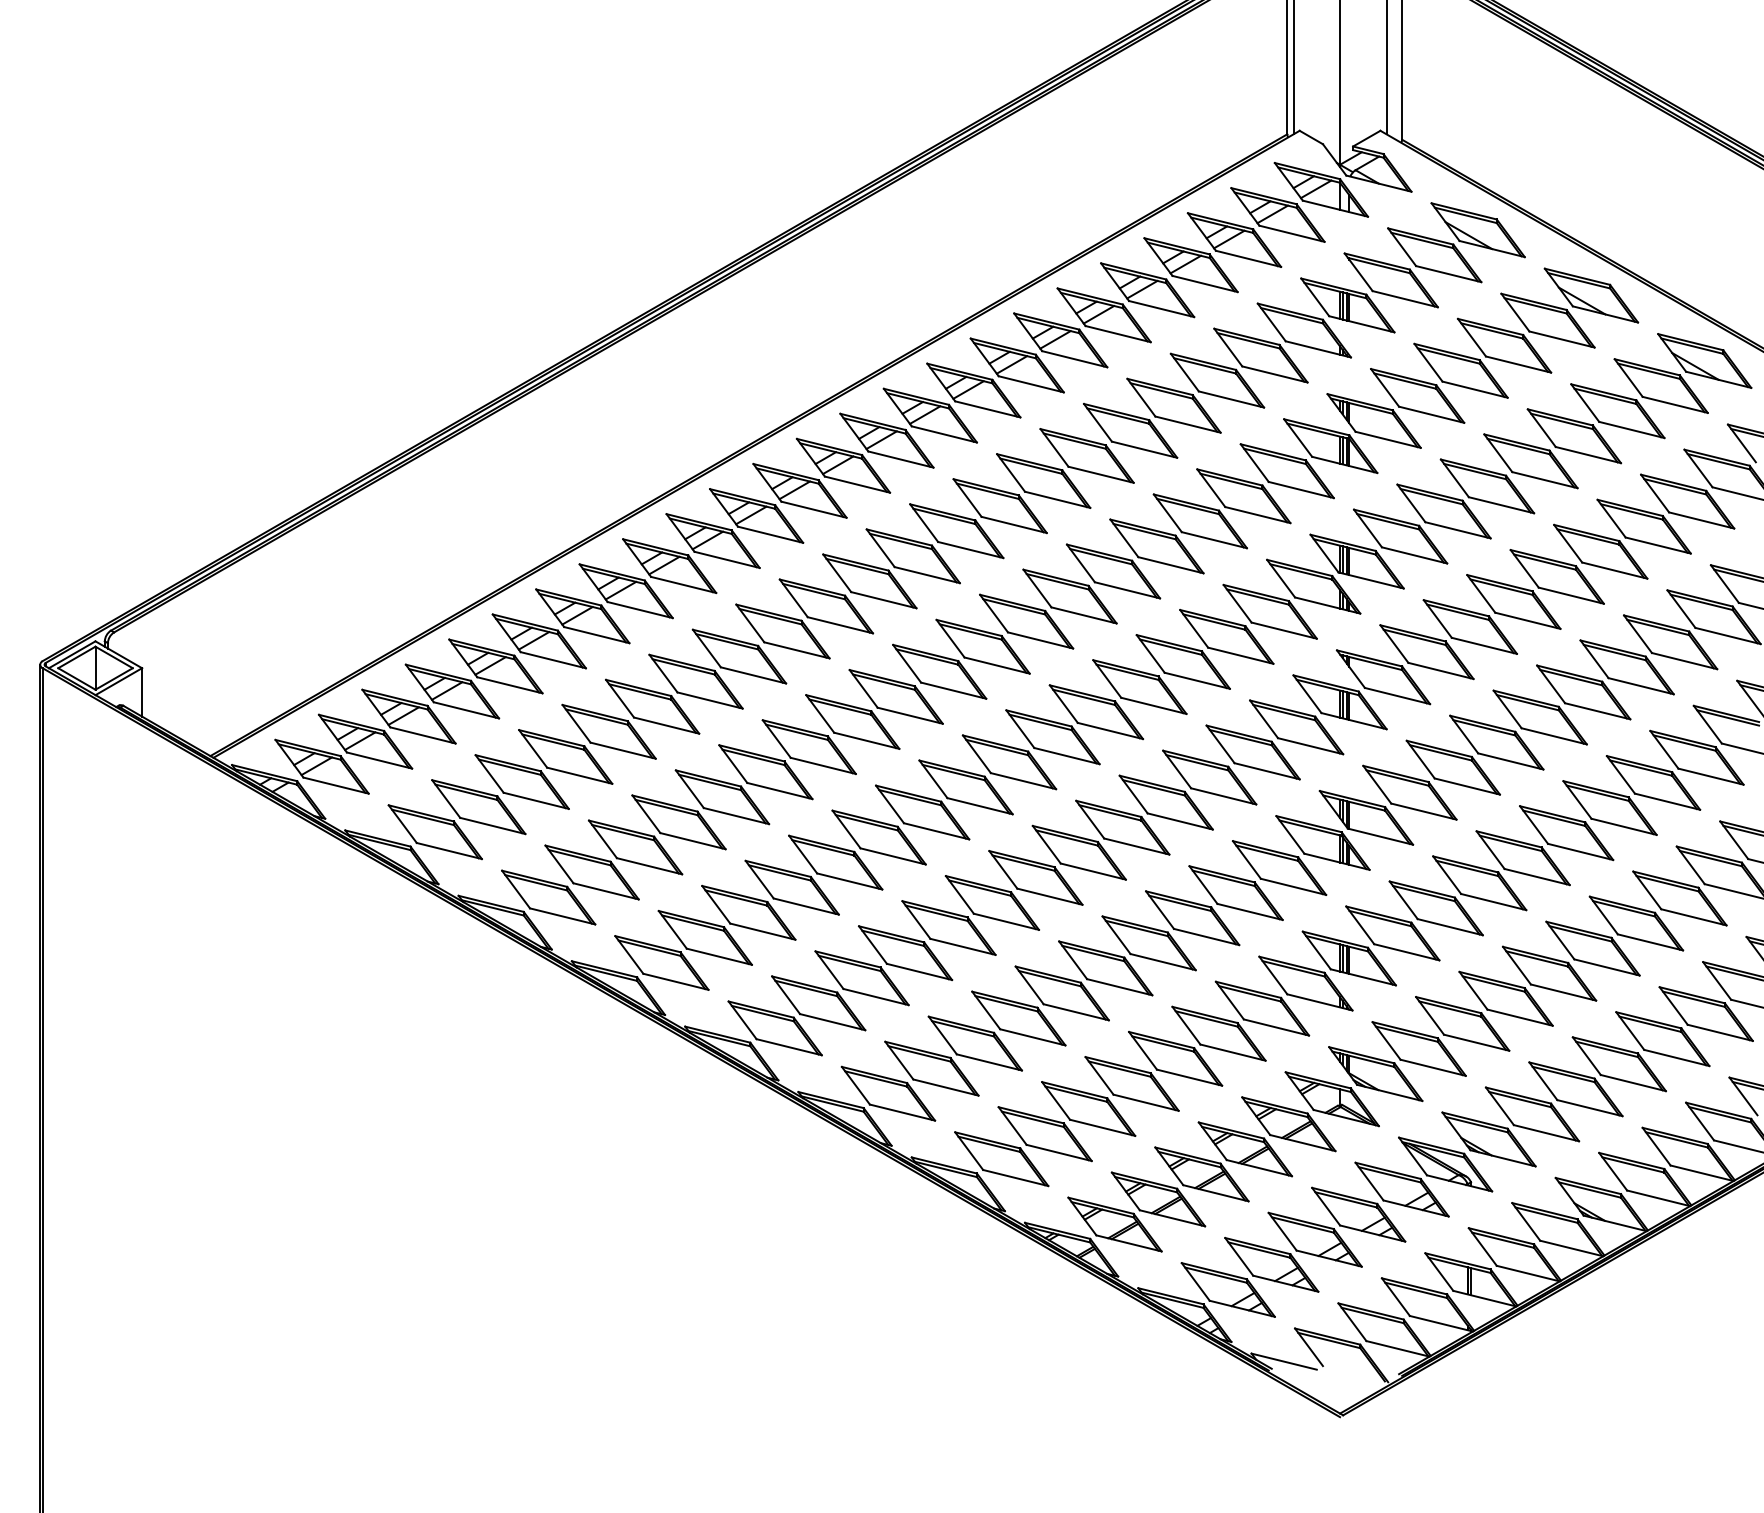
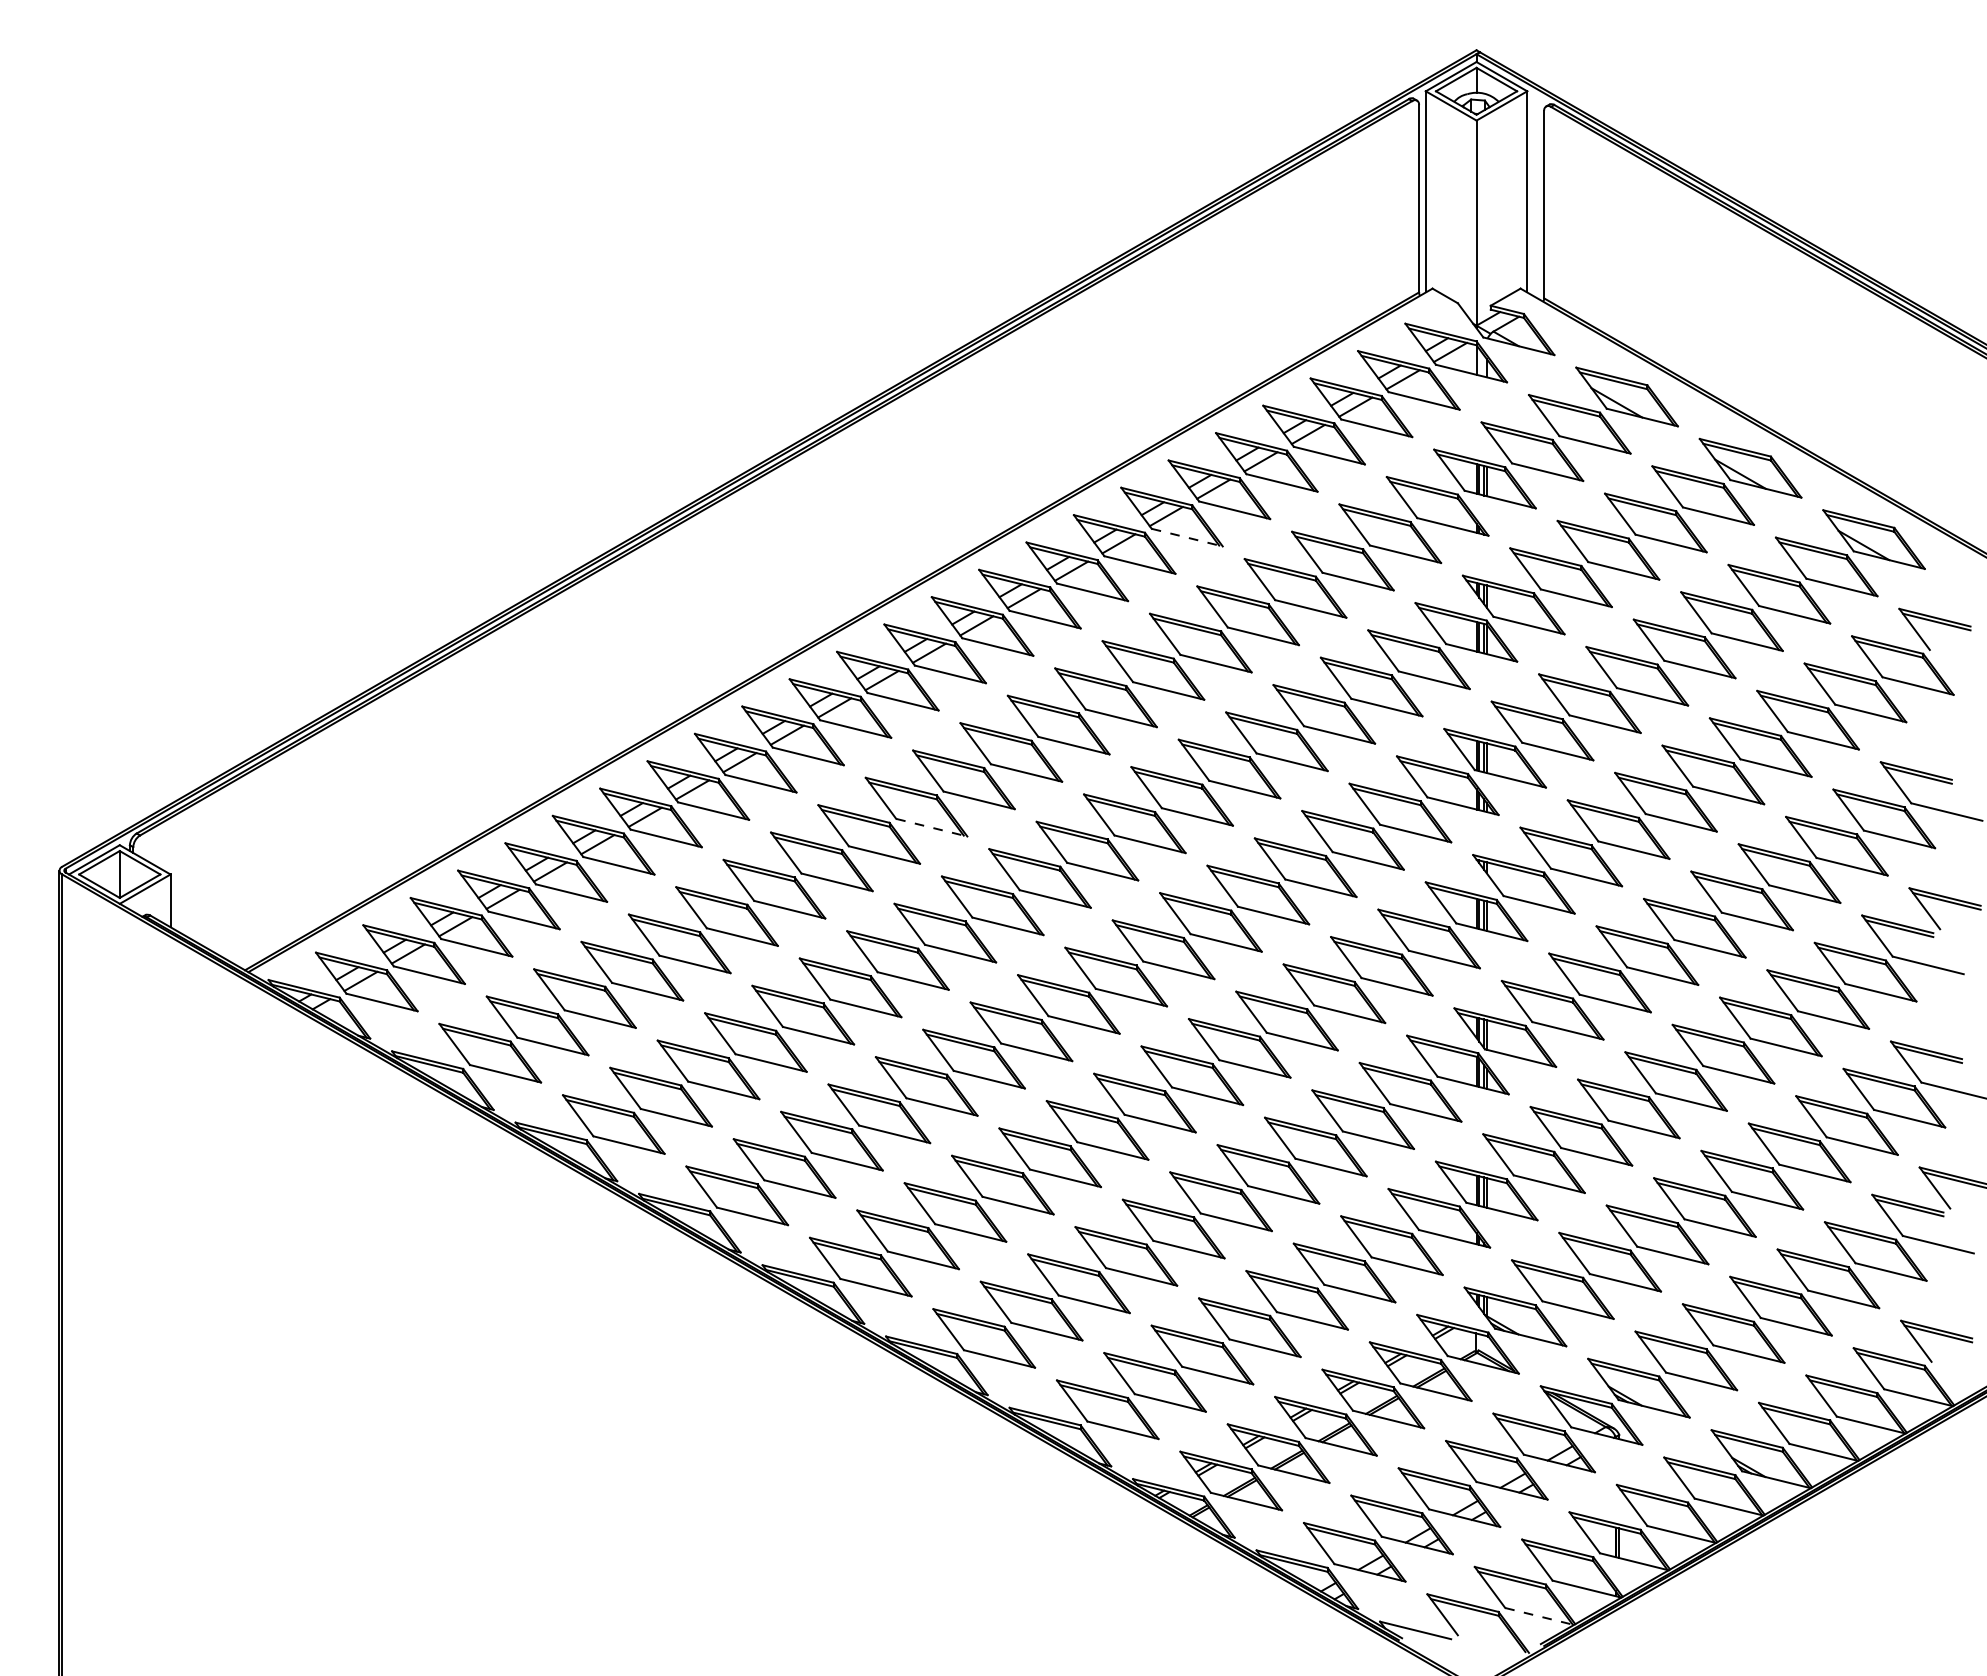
line: (1074, 359) -> (1187, 537), solid -> dashed
line: (840, 625) -> (931, 827), solid -> dashed
line: (1398, 1348) -> (1540, 1616), solid -> dashed

